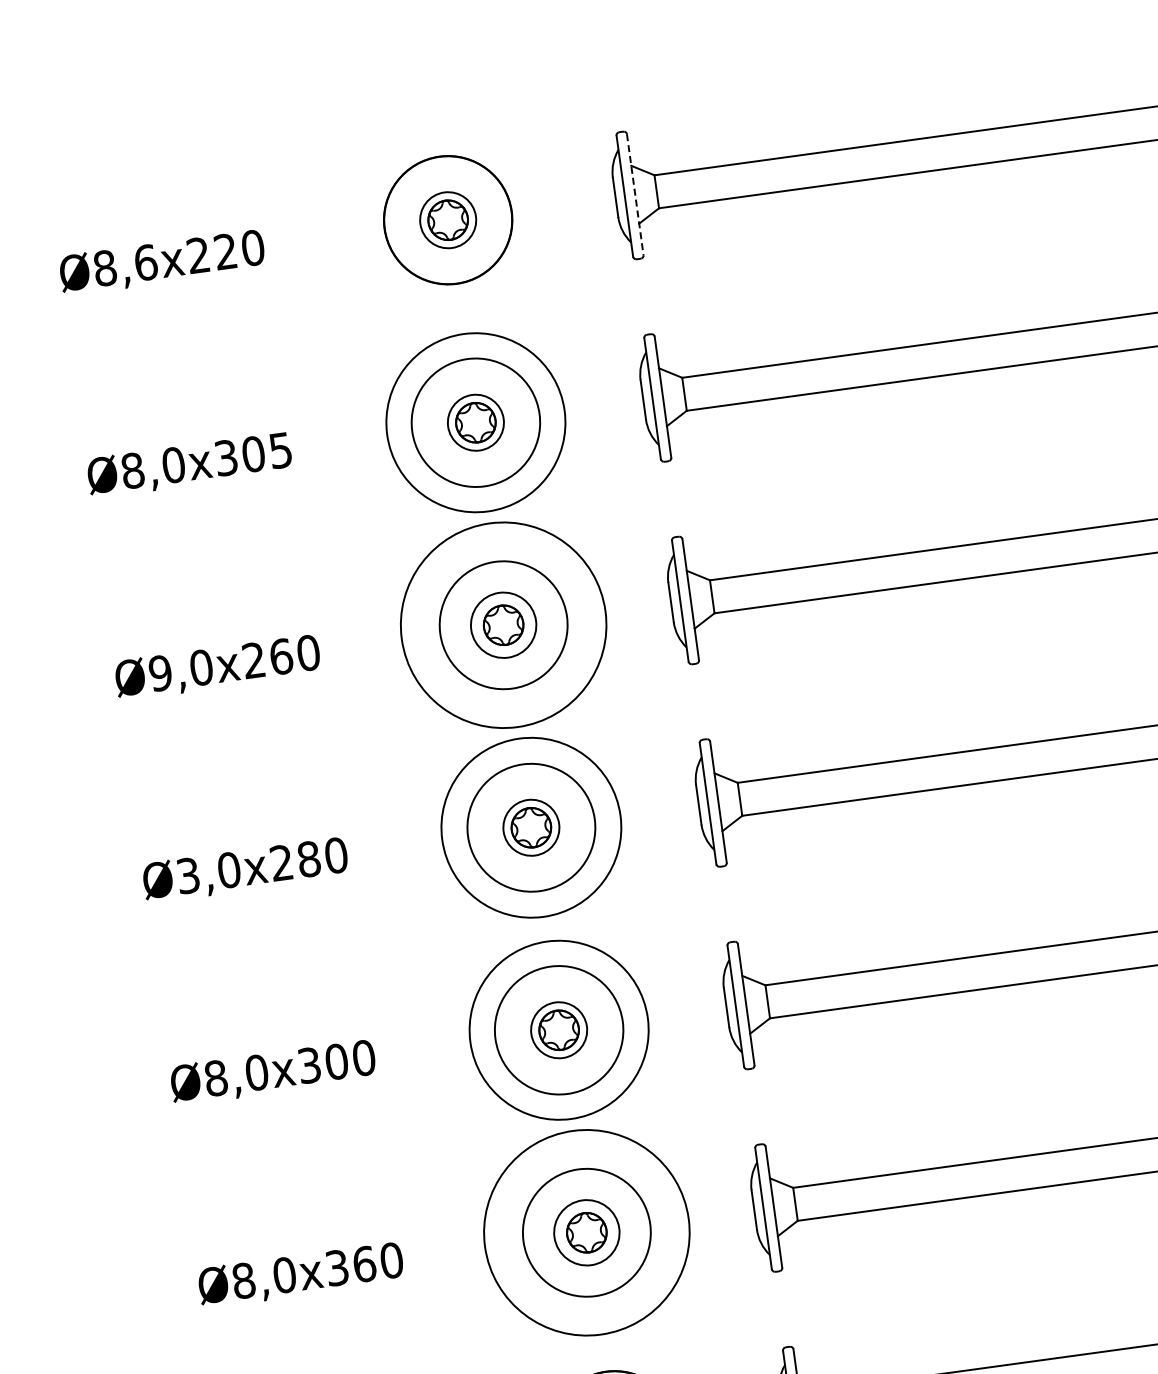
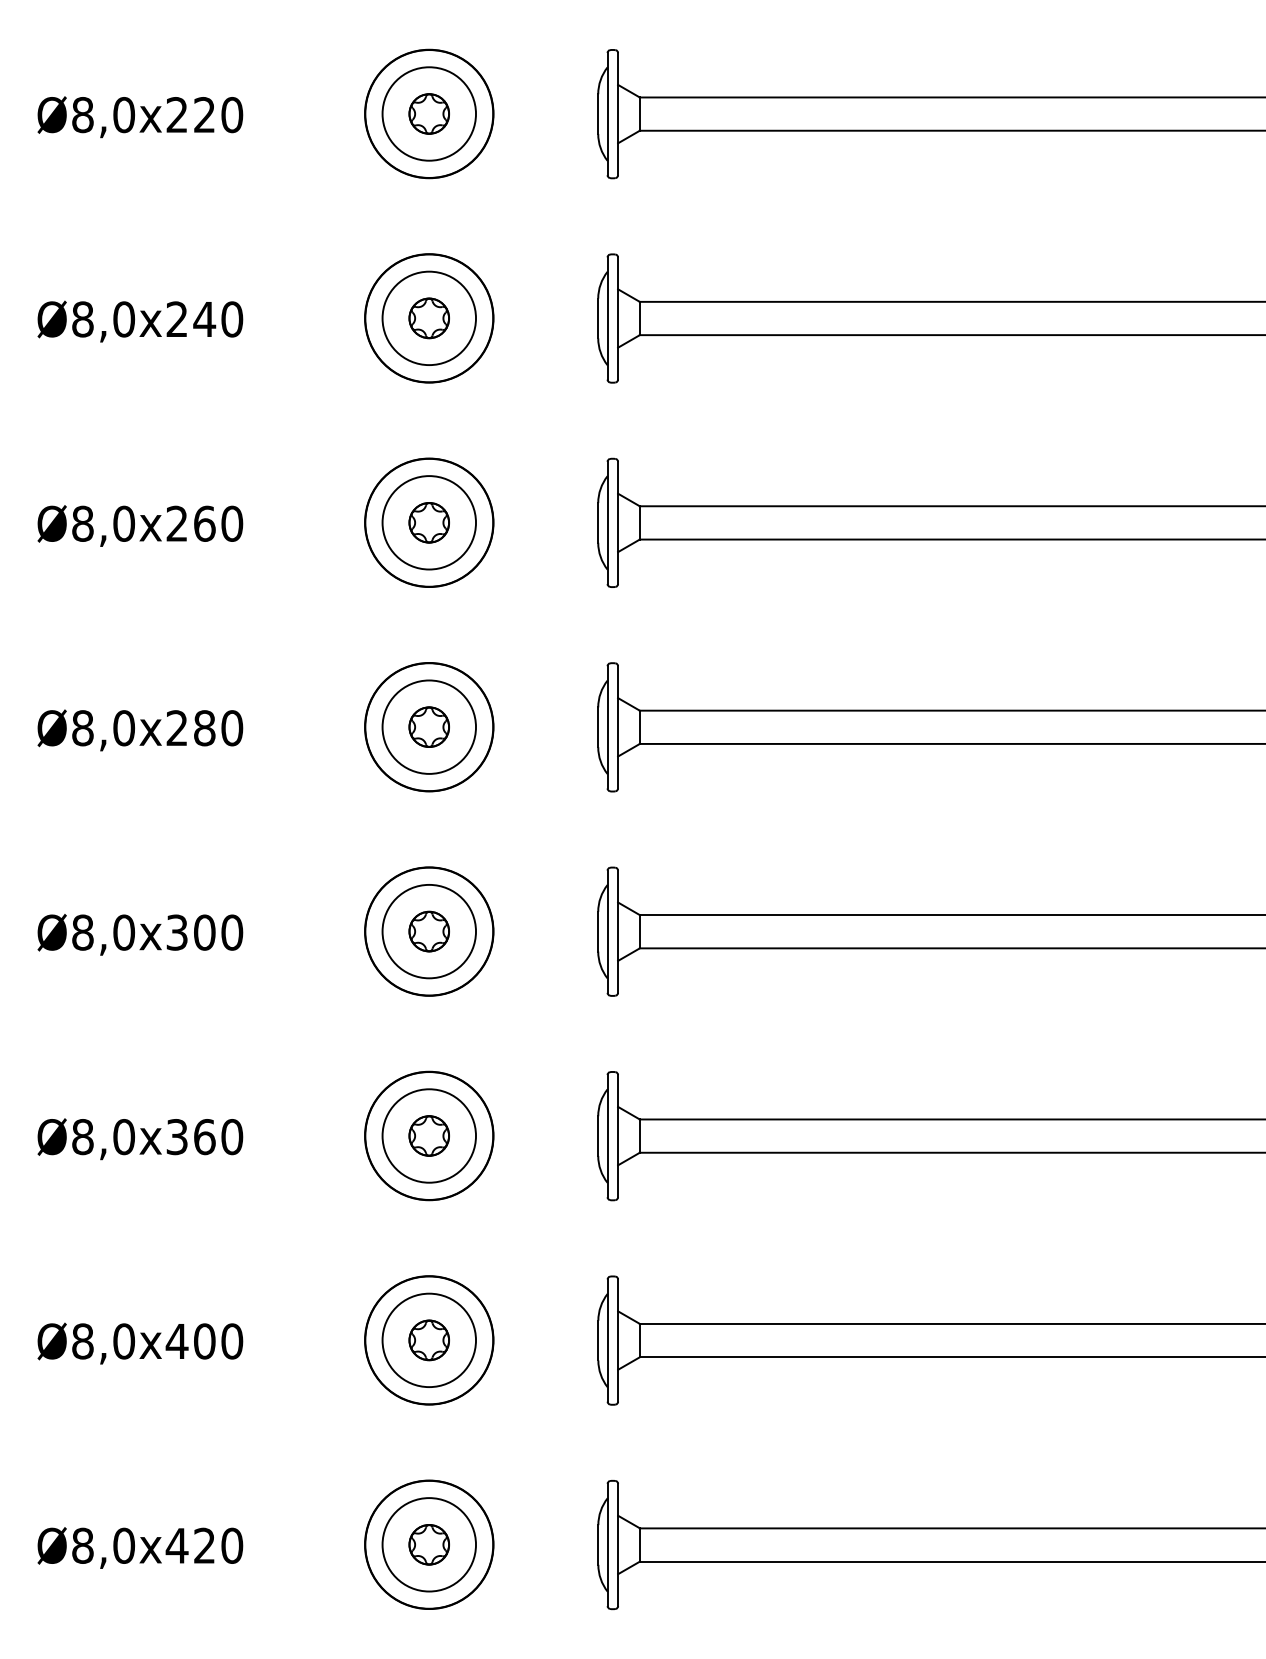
line: (635, 195) -> (618, 114), dashed -> solid
circle: (448, 219) -> (429, 113), size x1.67
text: (146, 262) -> (124, 114), Ø8,6x220 -> Ø8,0x220
circle: (476, 422) -> (429, 318), size x0.71
circle: (476, 422) -> (429, 318), size x1.67
text: (253, 454) -> (204, 319), Ø8,0x305 -> Ø8,0x240
circle: (503, 624) -> (429, 522), size x0.62
circle: (503, 624) -> (429, 522), size x1.43
text: (160, 673) -> (82, 523), Ø9,0x260 -> Ø8,0x260
circle: (531, 827) -> (429, 726), size x0.71
circle: (531, 827) -> (429, 726), size x1.67
text: (187, 876) -> (82, 728), Ø3,0x280 -> Ø8,0x280
circle: (559, 1030) -> (429, 931), size x0.71
circle: (559, 1030) -> (429, 931), size x1.67
circle: (587, 1232) -> (429, 1135), size x0.62
circle: (587, 1232) -> (429, 1135), size x1.43

